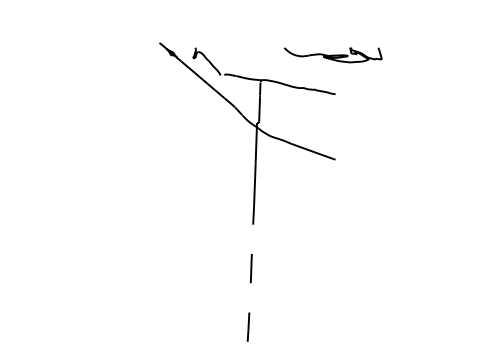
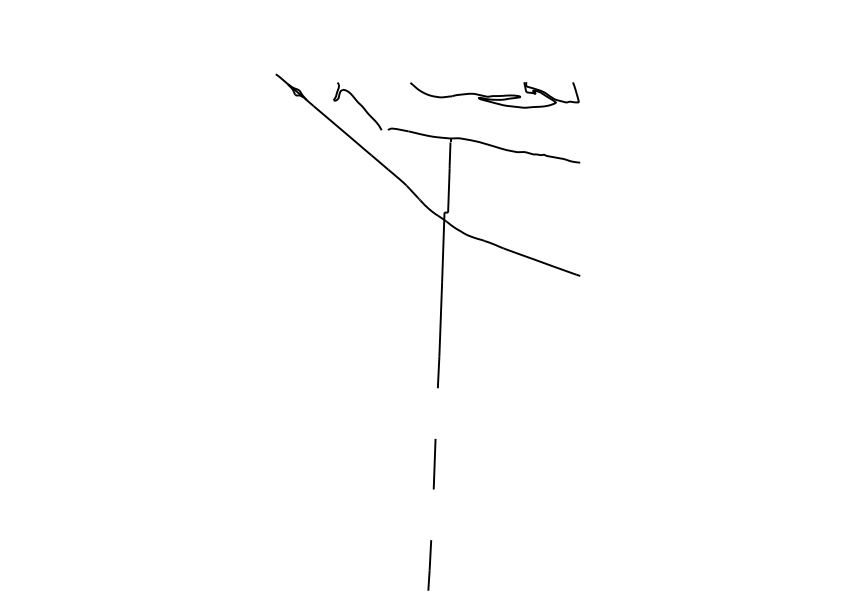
part: (333, 55) -> (495, 95), moved

